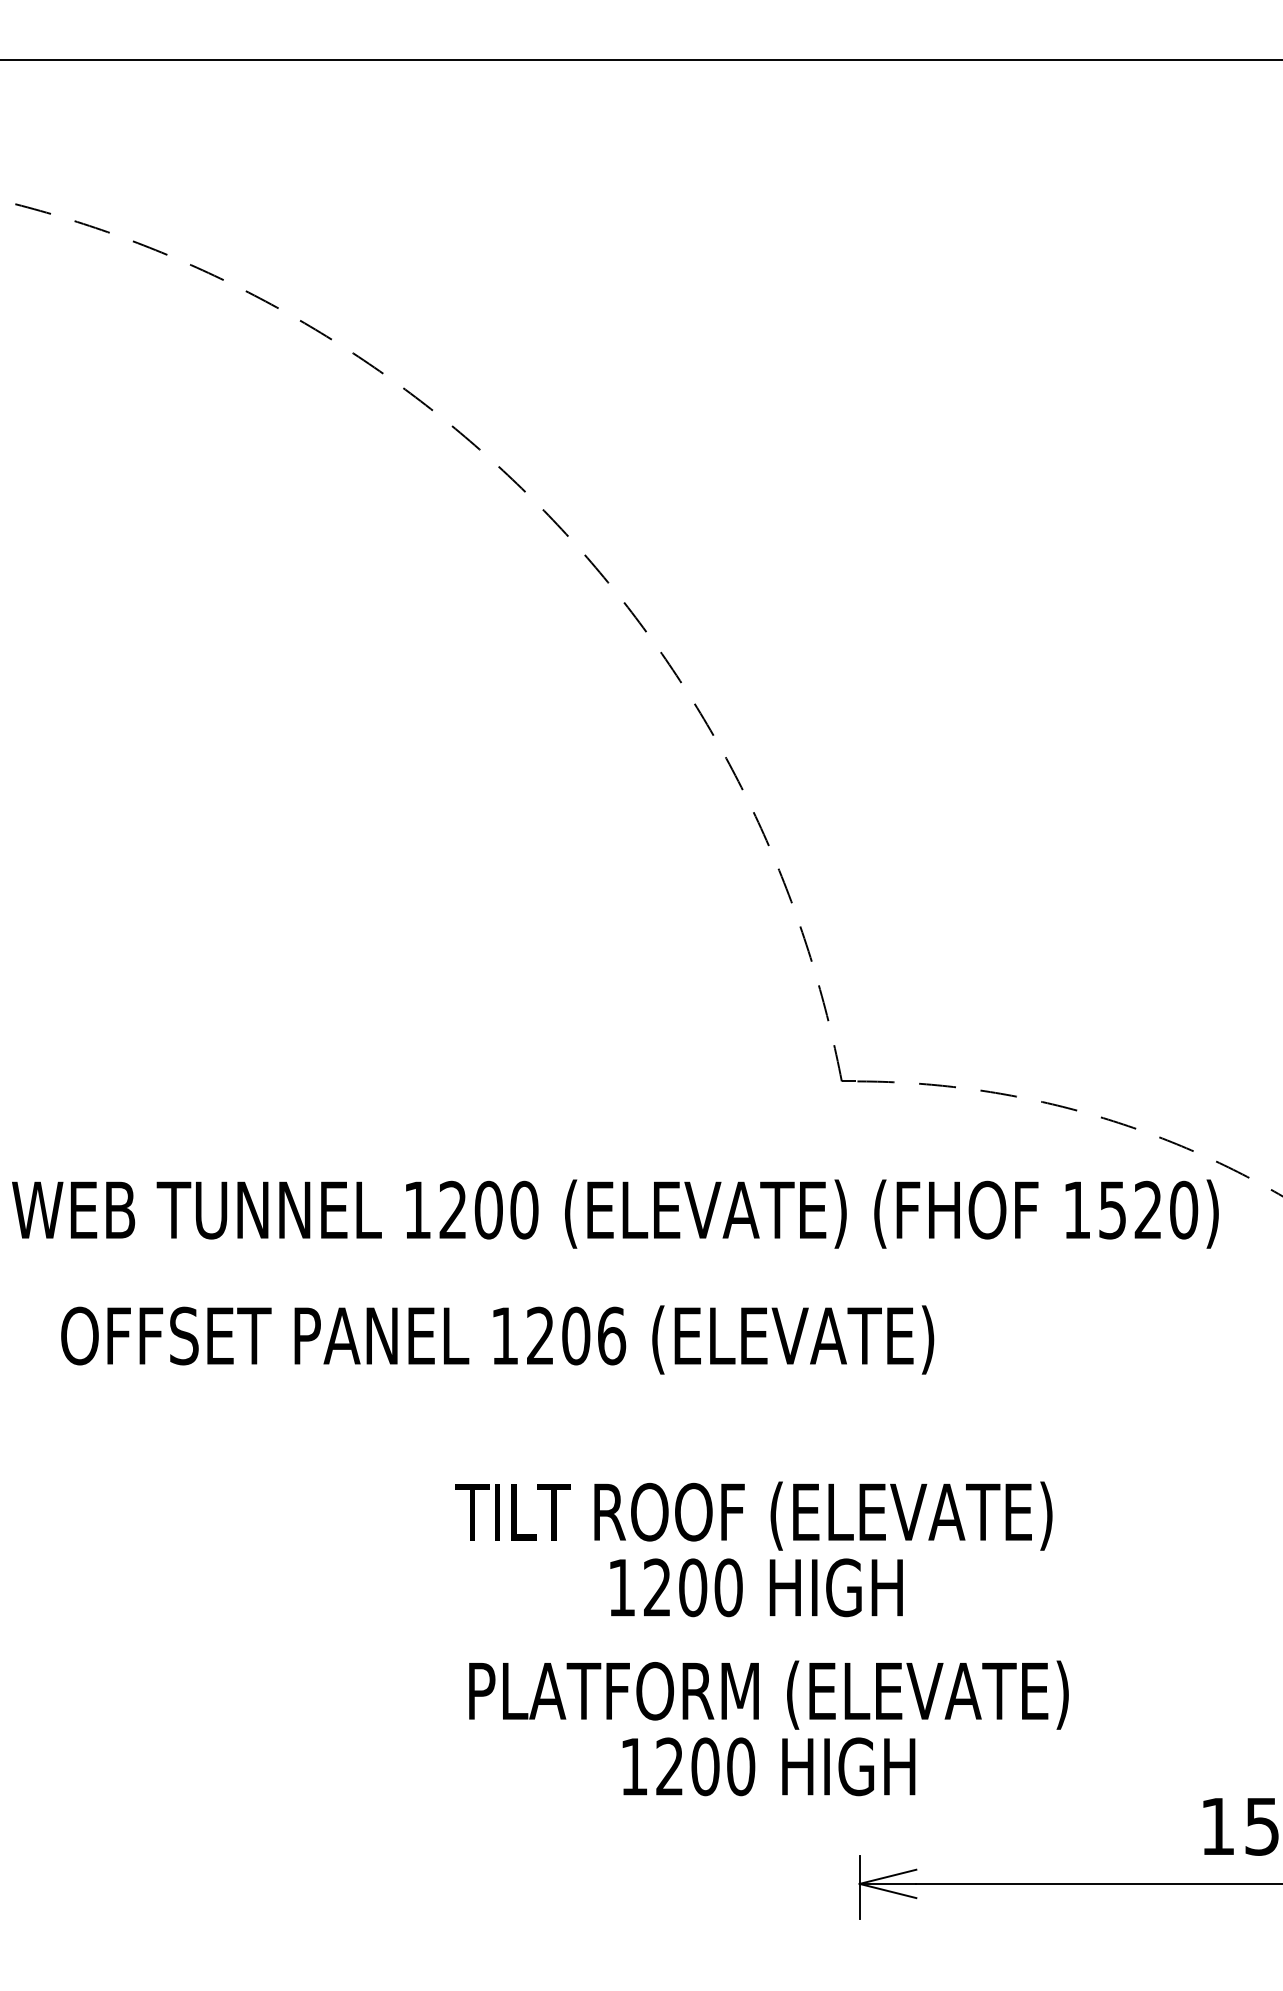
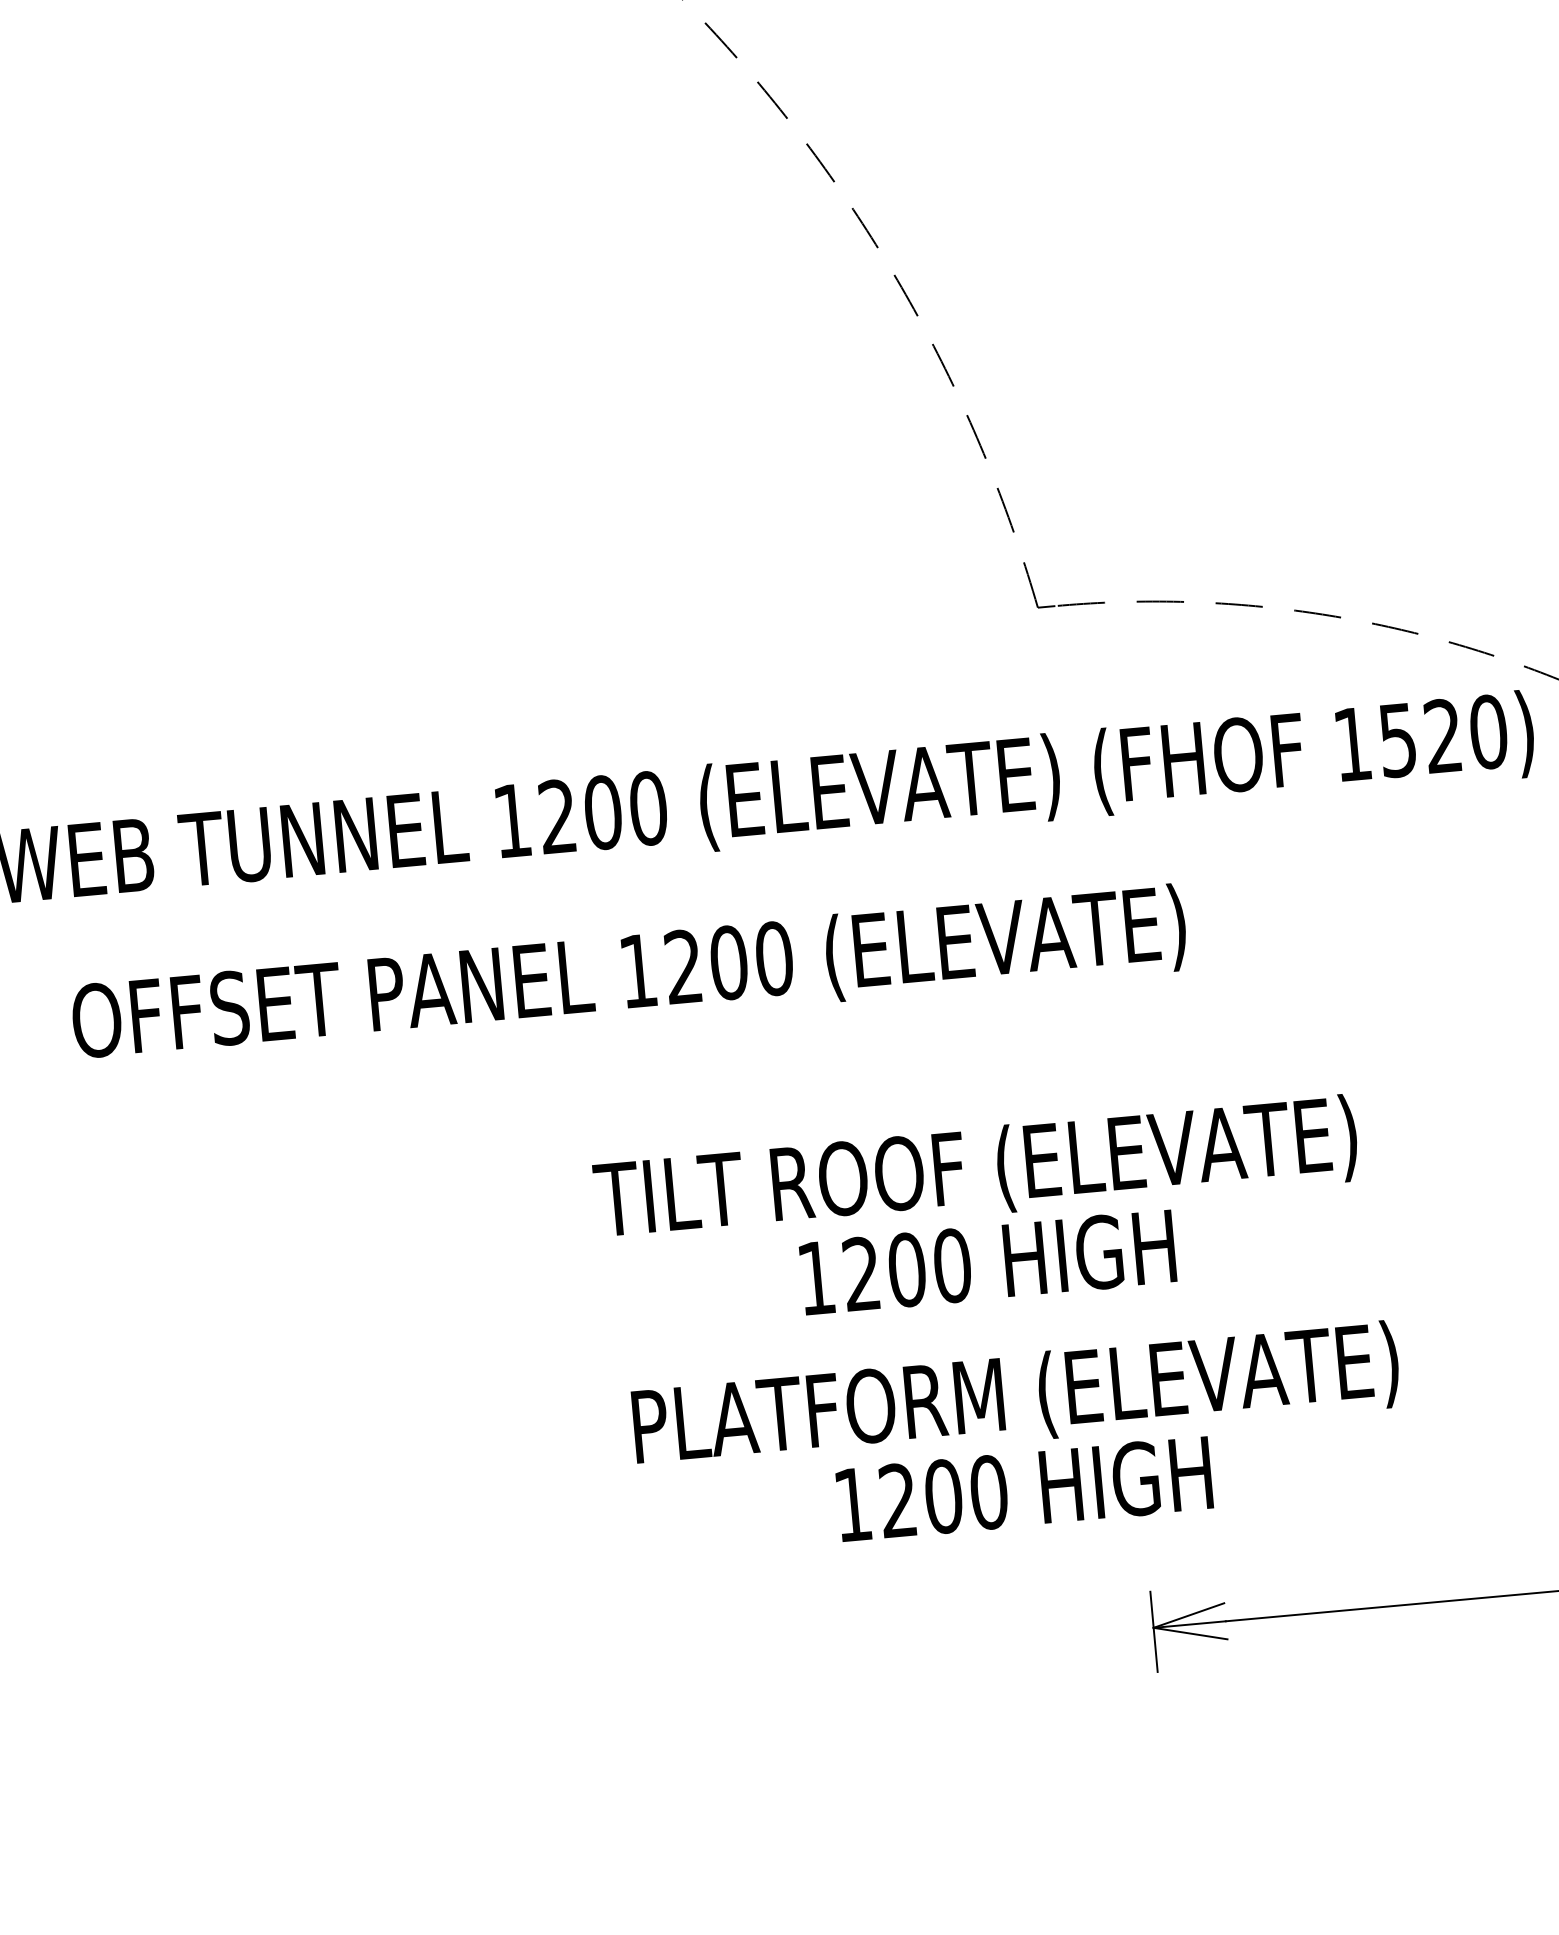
text: (611, 1335) -> (773, 958), 1206 -> 1200

